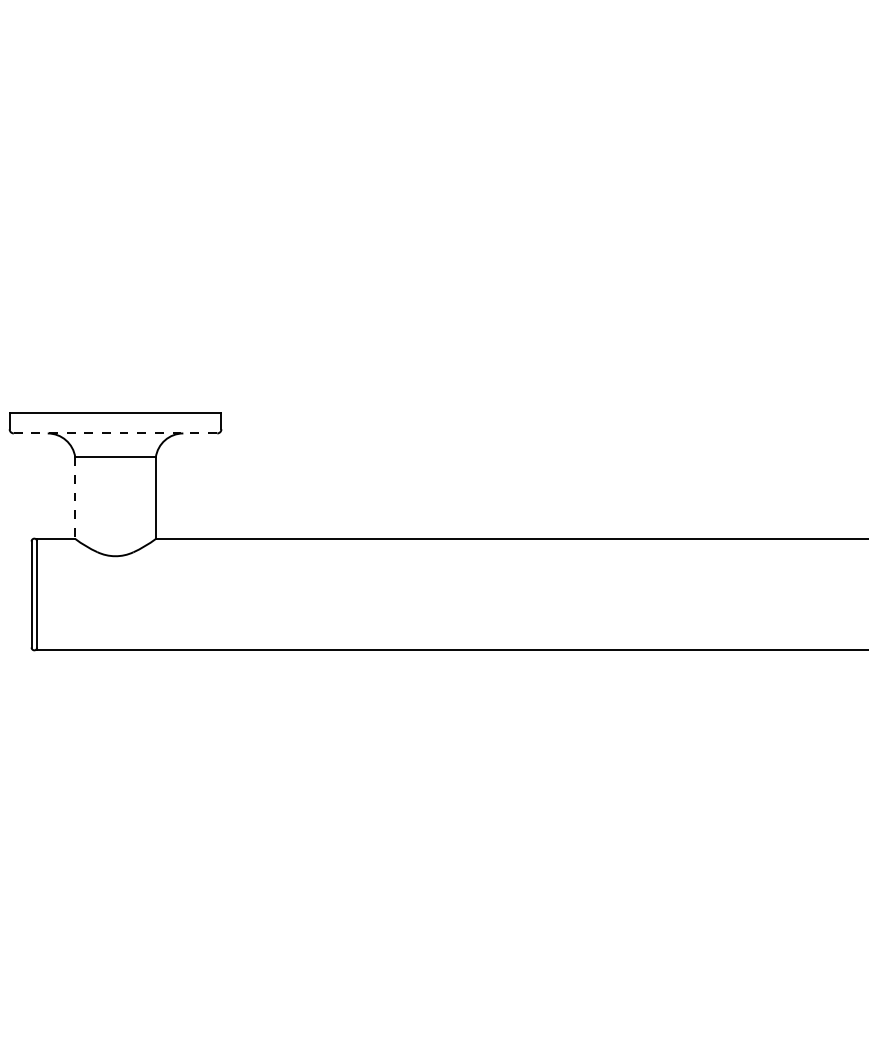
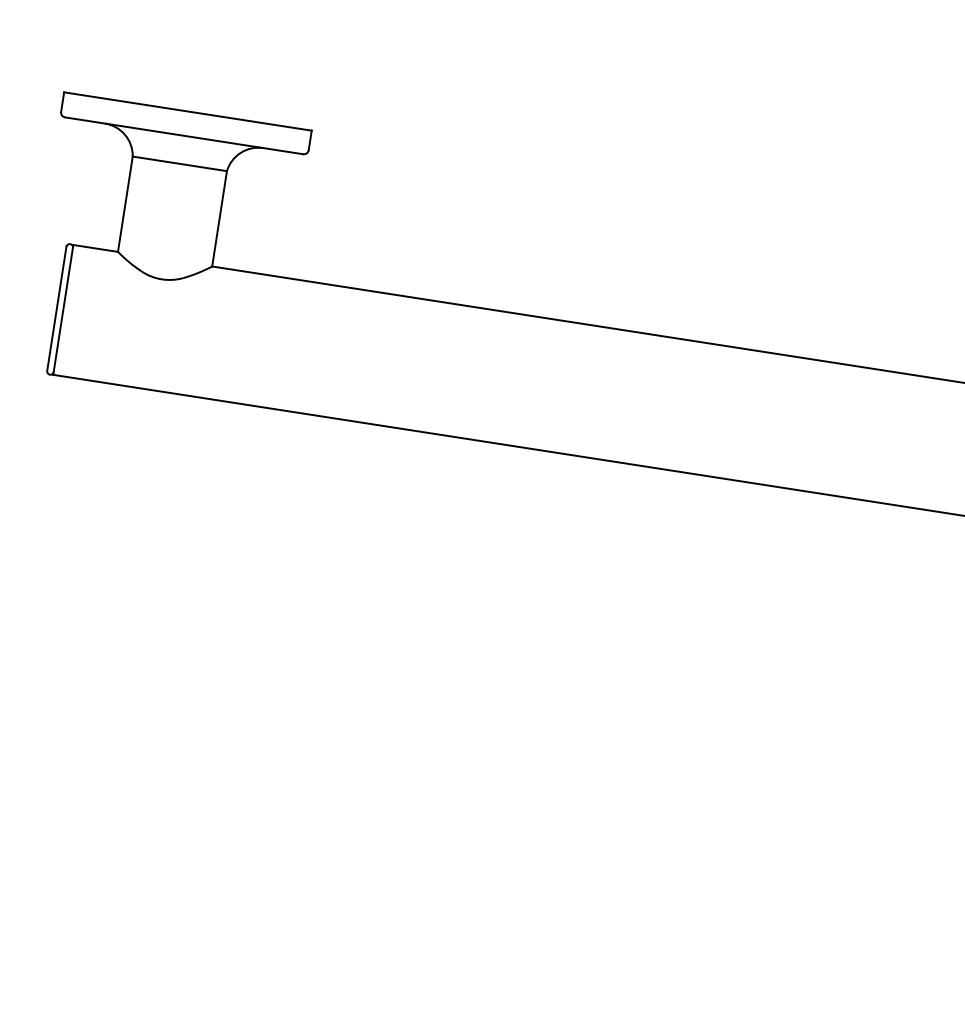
line: (115, 433) -> (184, 135), dashed -> solid
line: (75, 498) -> (125, 204), dashed -> solid

